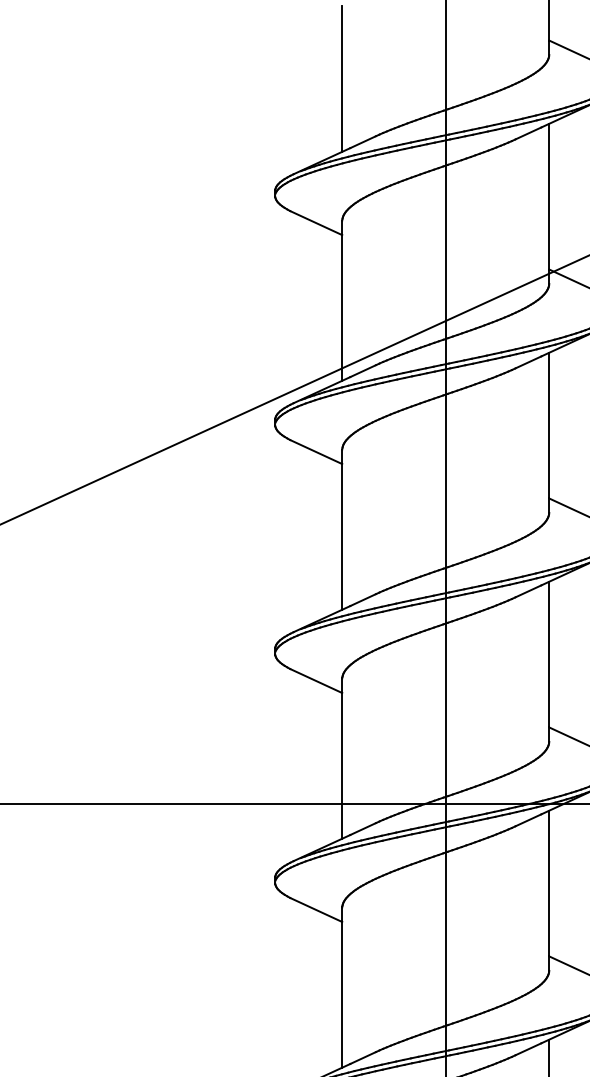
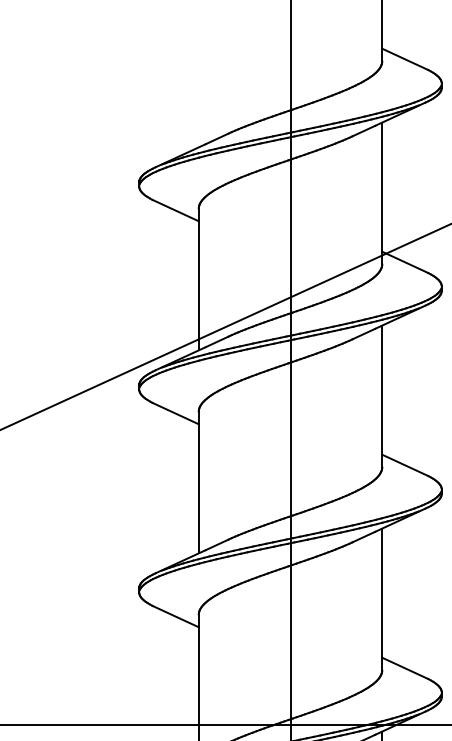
line: (342, 78) -> (198, 82), removed

